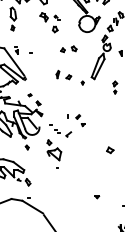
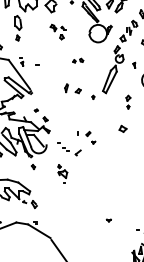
part: (49, 22) -> (57, 31), size x0.7
part: (68, 48) -> (77, 60), size x0.6
part: (109, 149) -> (122, 128), moved
part: (54, 153) -> (62, 173), size x0.6

